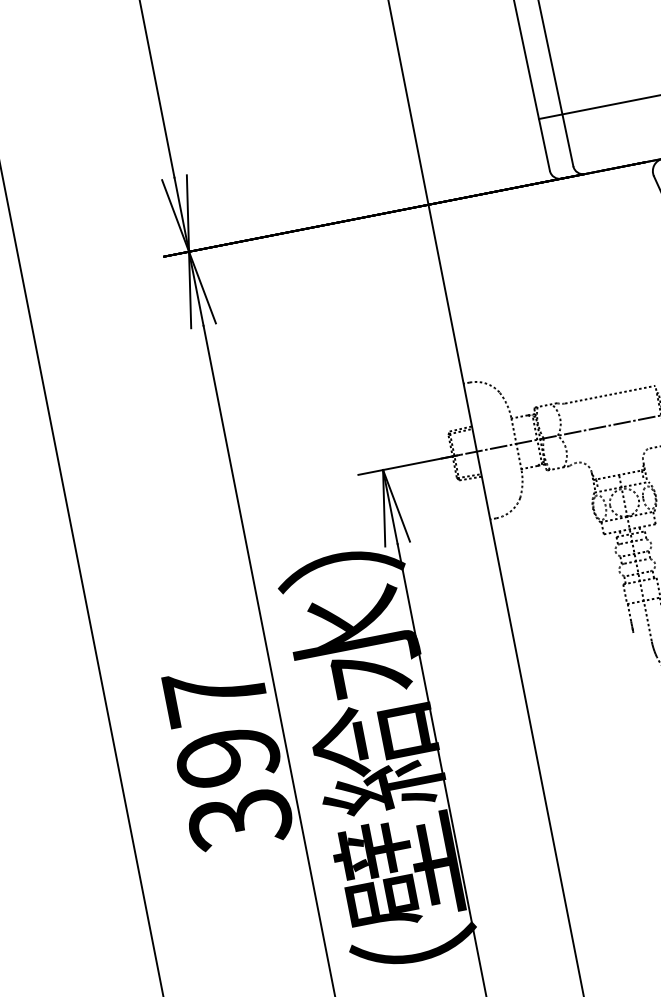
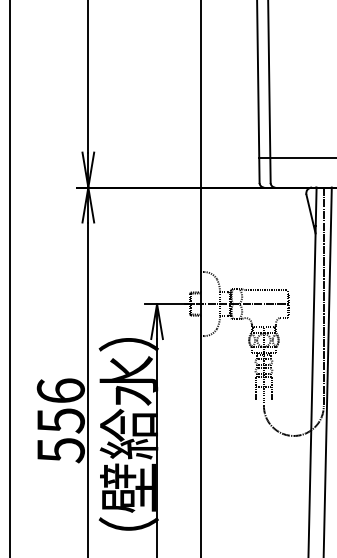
text: (226, 756) -> (60, 420), 397 -> 556

